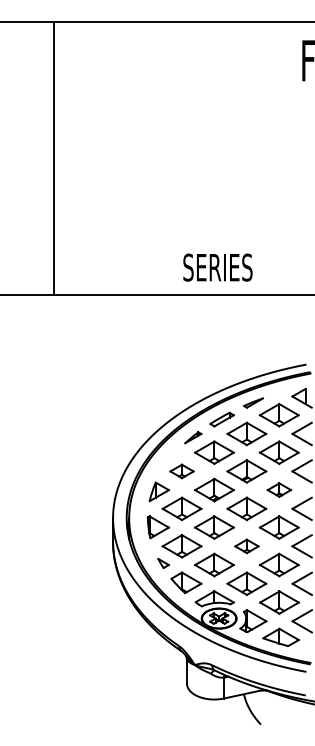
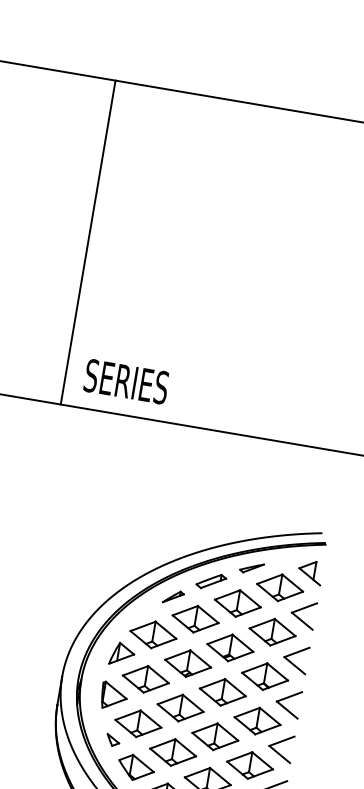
line: (54, 158) -> (88, 242), moved
text: (217, 267) -> (126, 381), moved
part: (181, 471) -> (152, 634), size x1.67
part: (279, 489) -> (265, 675), size x1.67
part: (246, 546) -> (214, 736), size x1.67

